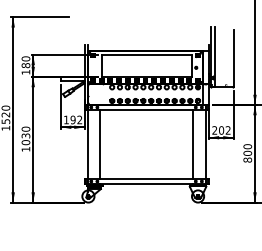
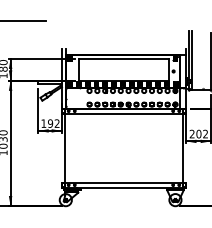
line: (99, 144) -> (76, 148), removed
line: (193, 144) -> (170, 148), removed

